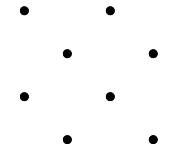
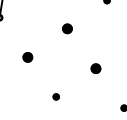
part: (67, 53) -> (67, 28), size x1.6
part: (24, 96) -> (28, 57), size x1.6
part: (109, 96) -> (95, 68), size x1.6

